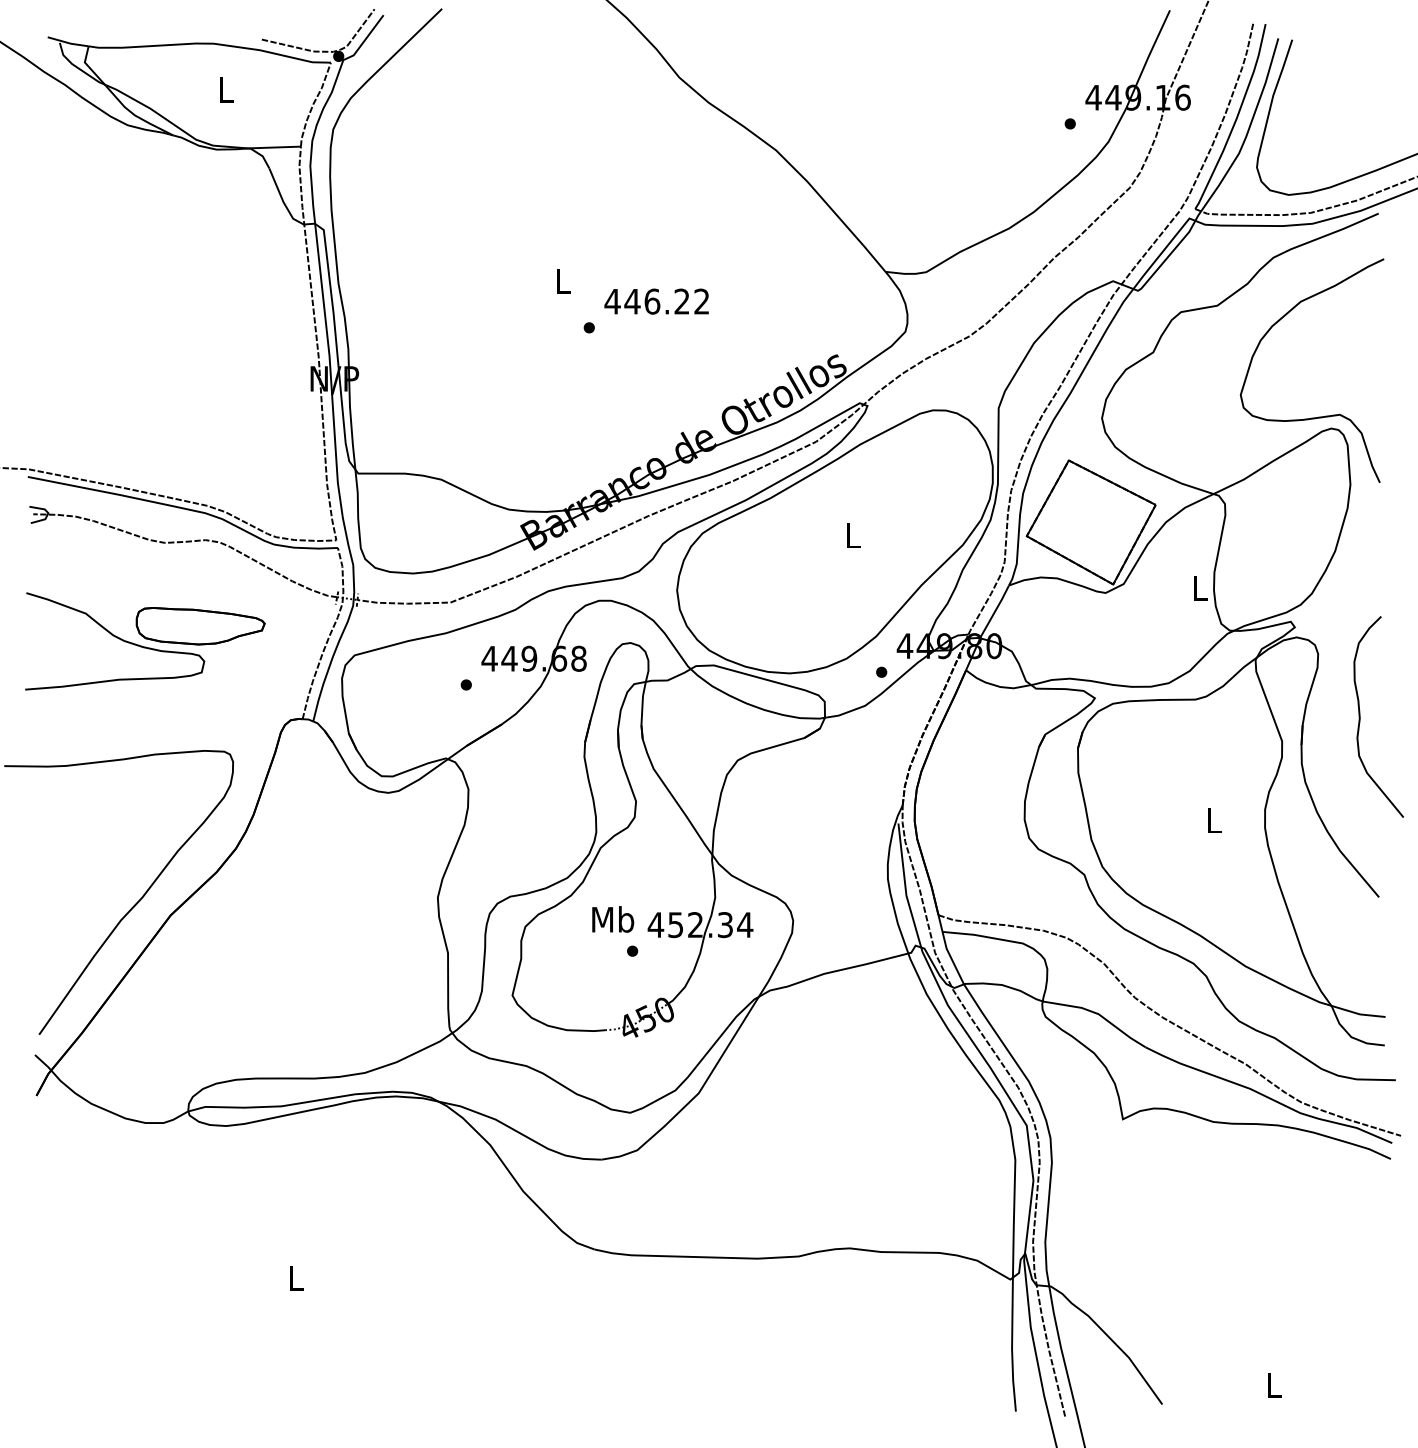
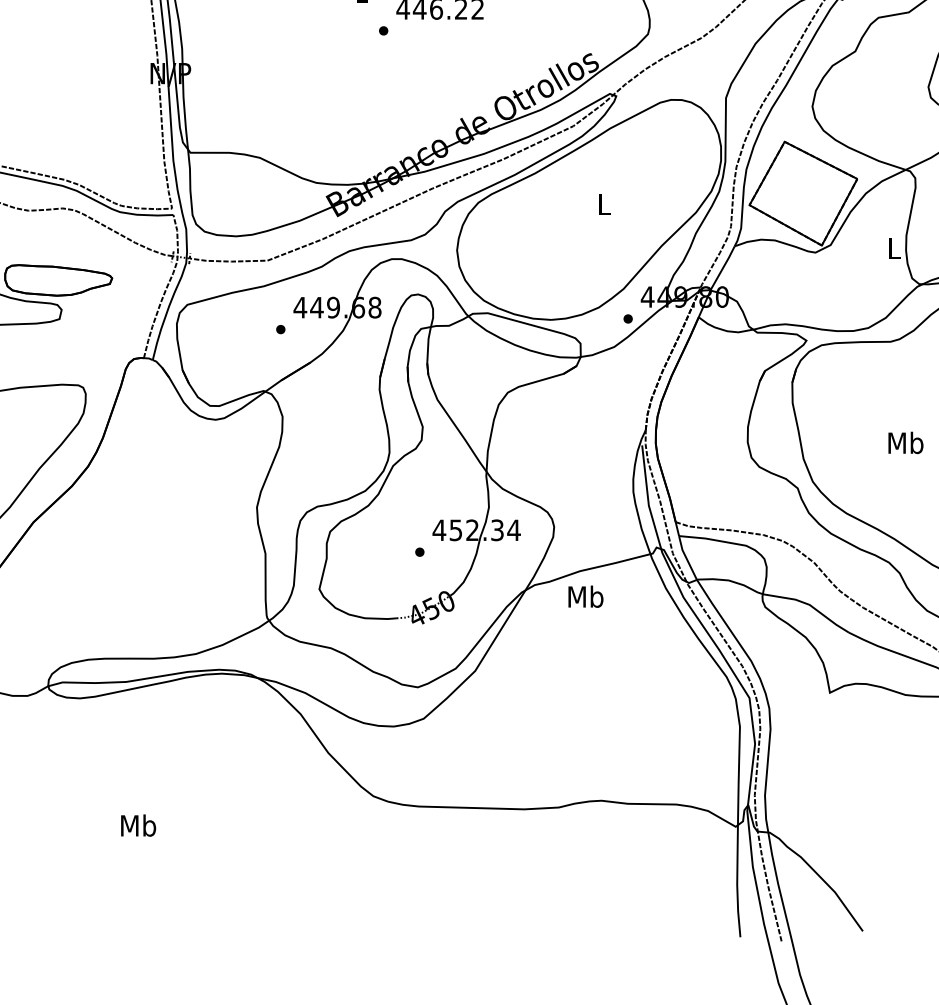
text: (1213, 820) -> (905, 442), L -> Mb
text: (613, 919) -> (586, 596), moved
text: (296, 1277) -> (138, 825), L -> Mb

